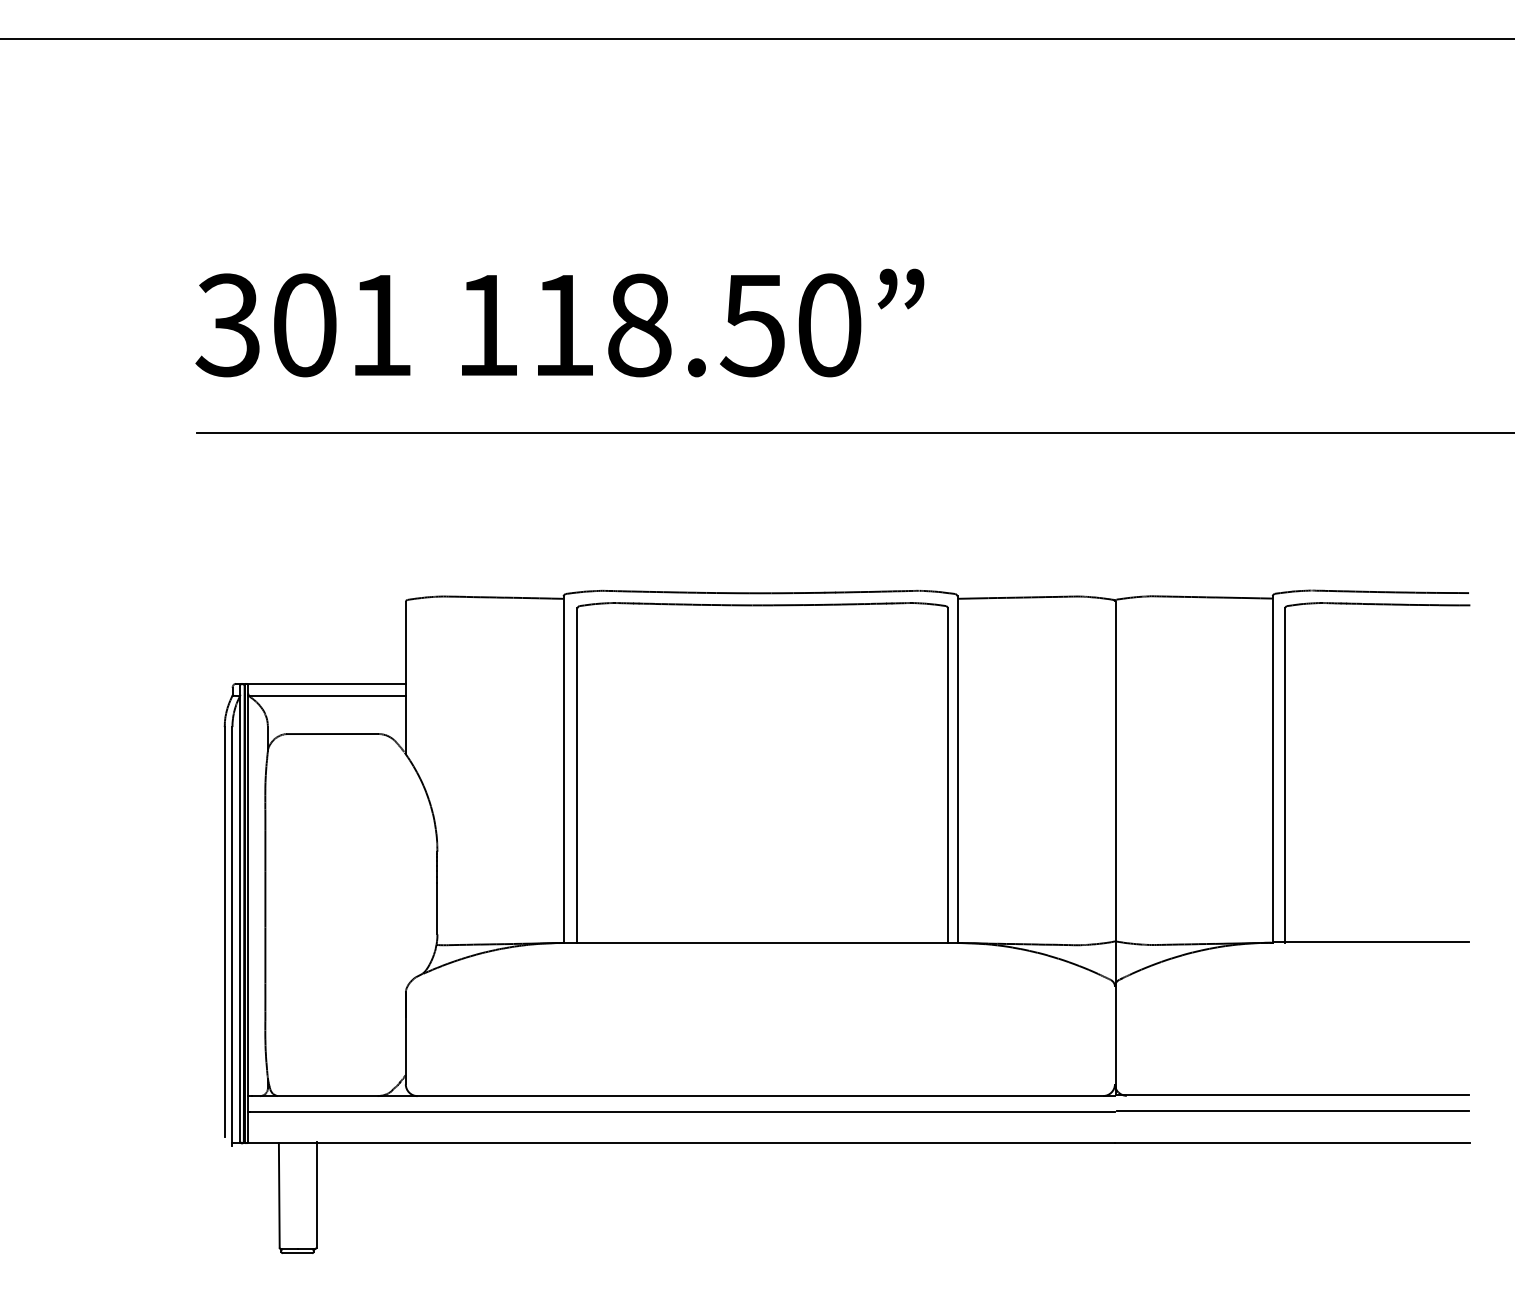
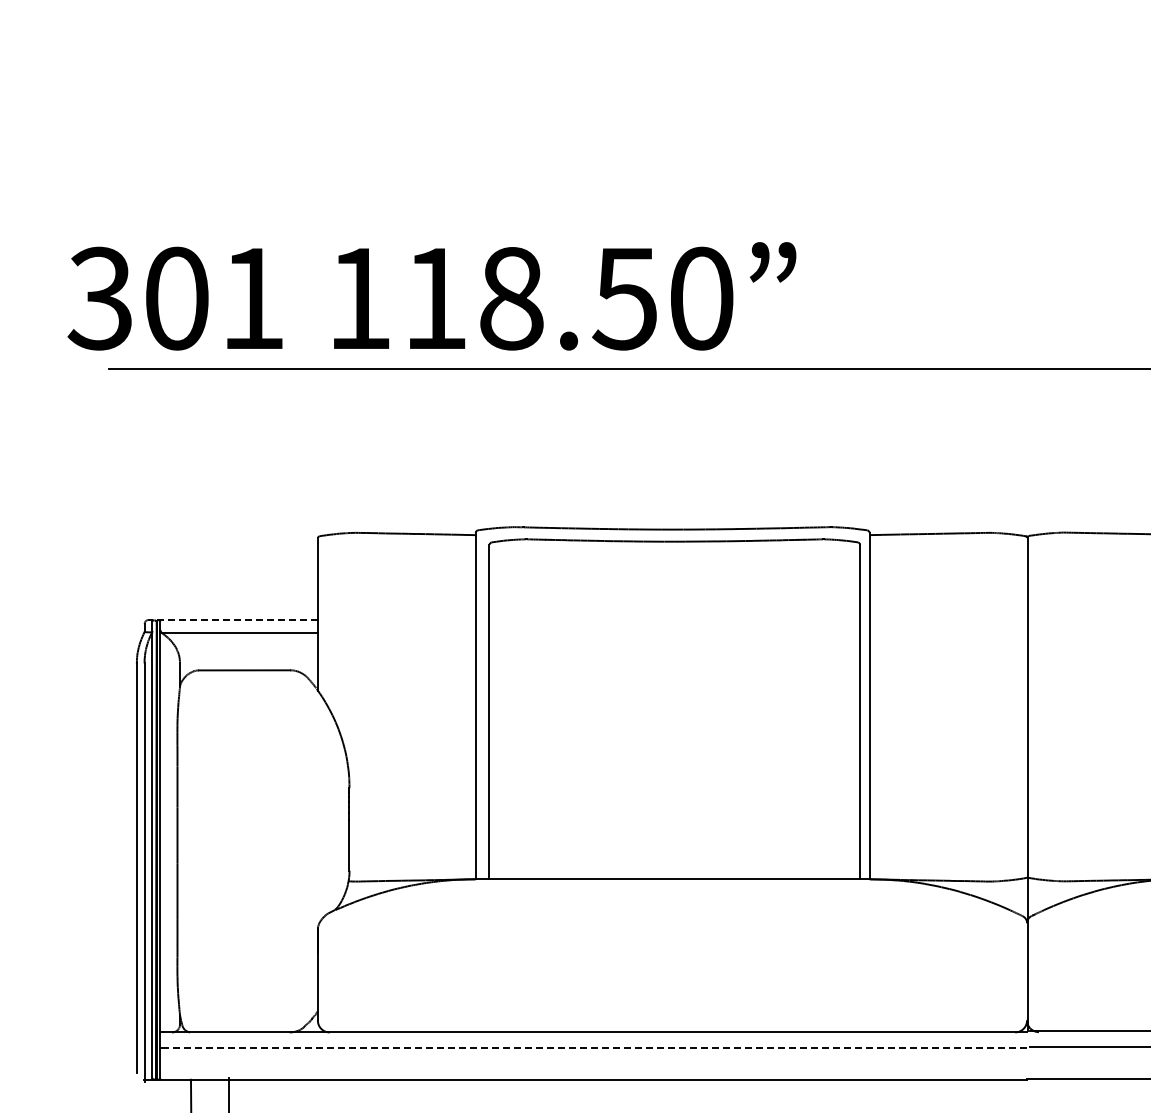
text: (559, 322) -> (431, 295), moved
line: (320, 683) -> (232, 619), solid -> dashed
line: (682, 1111) -> (594, 1047), solid -> dashed

